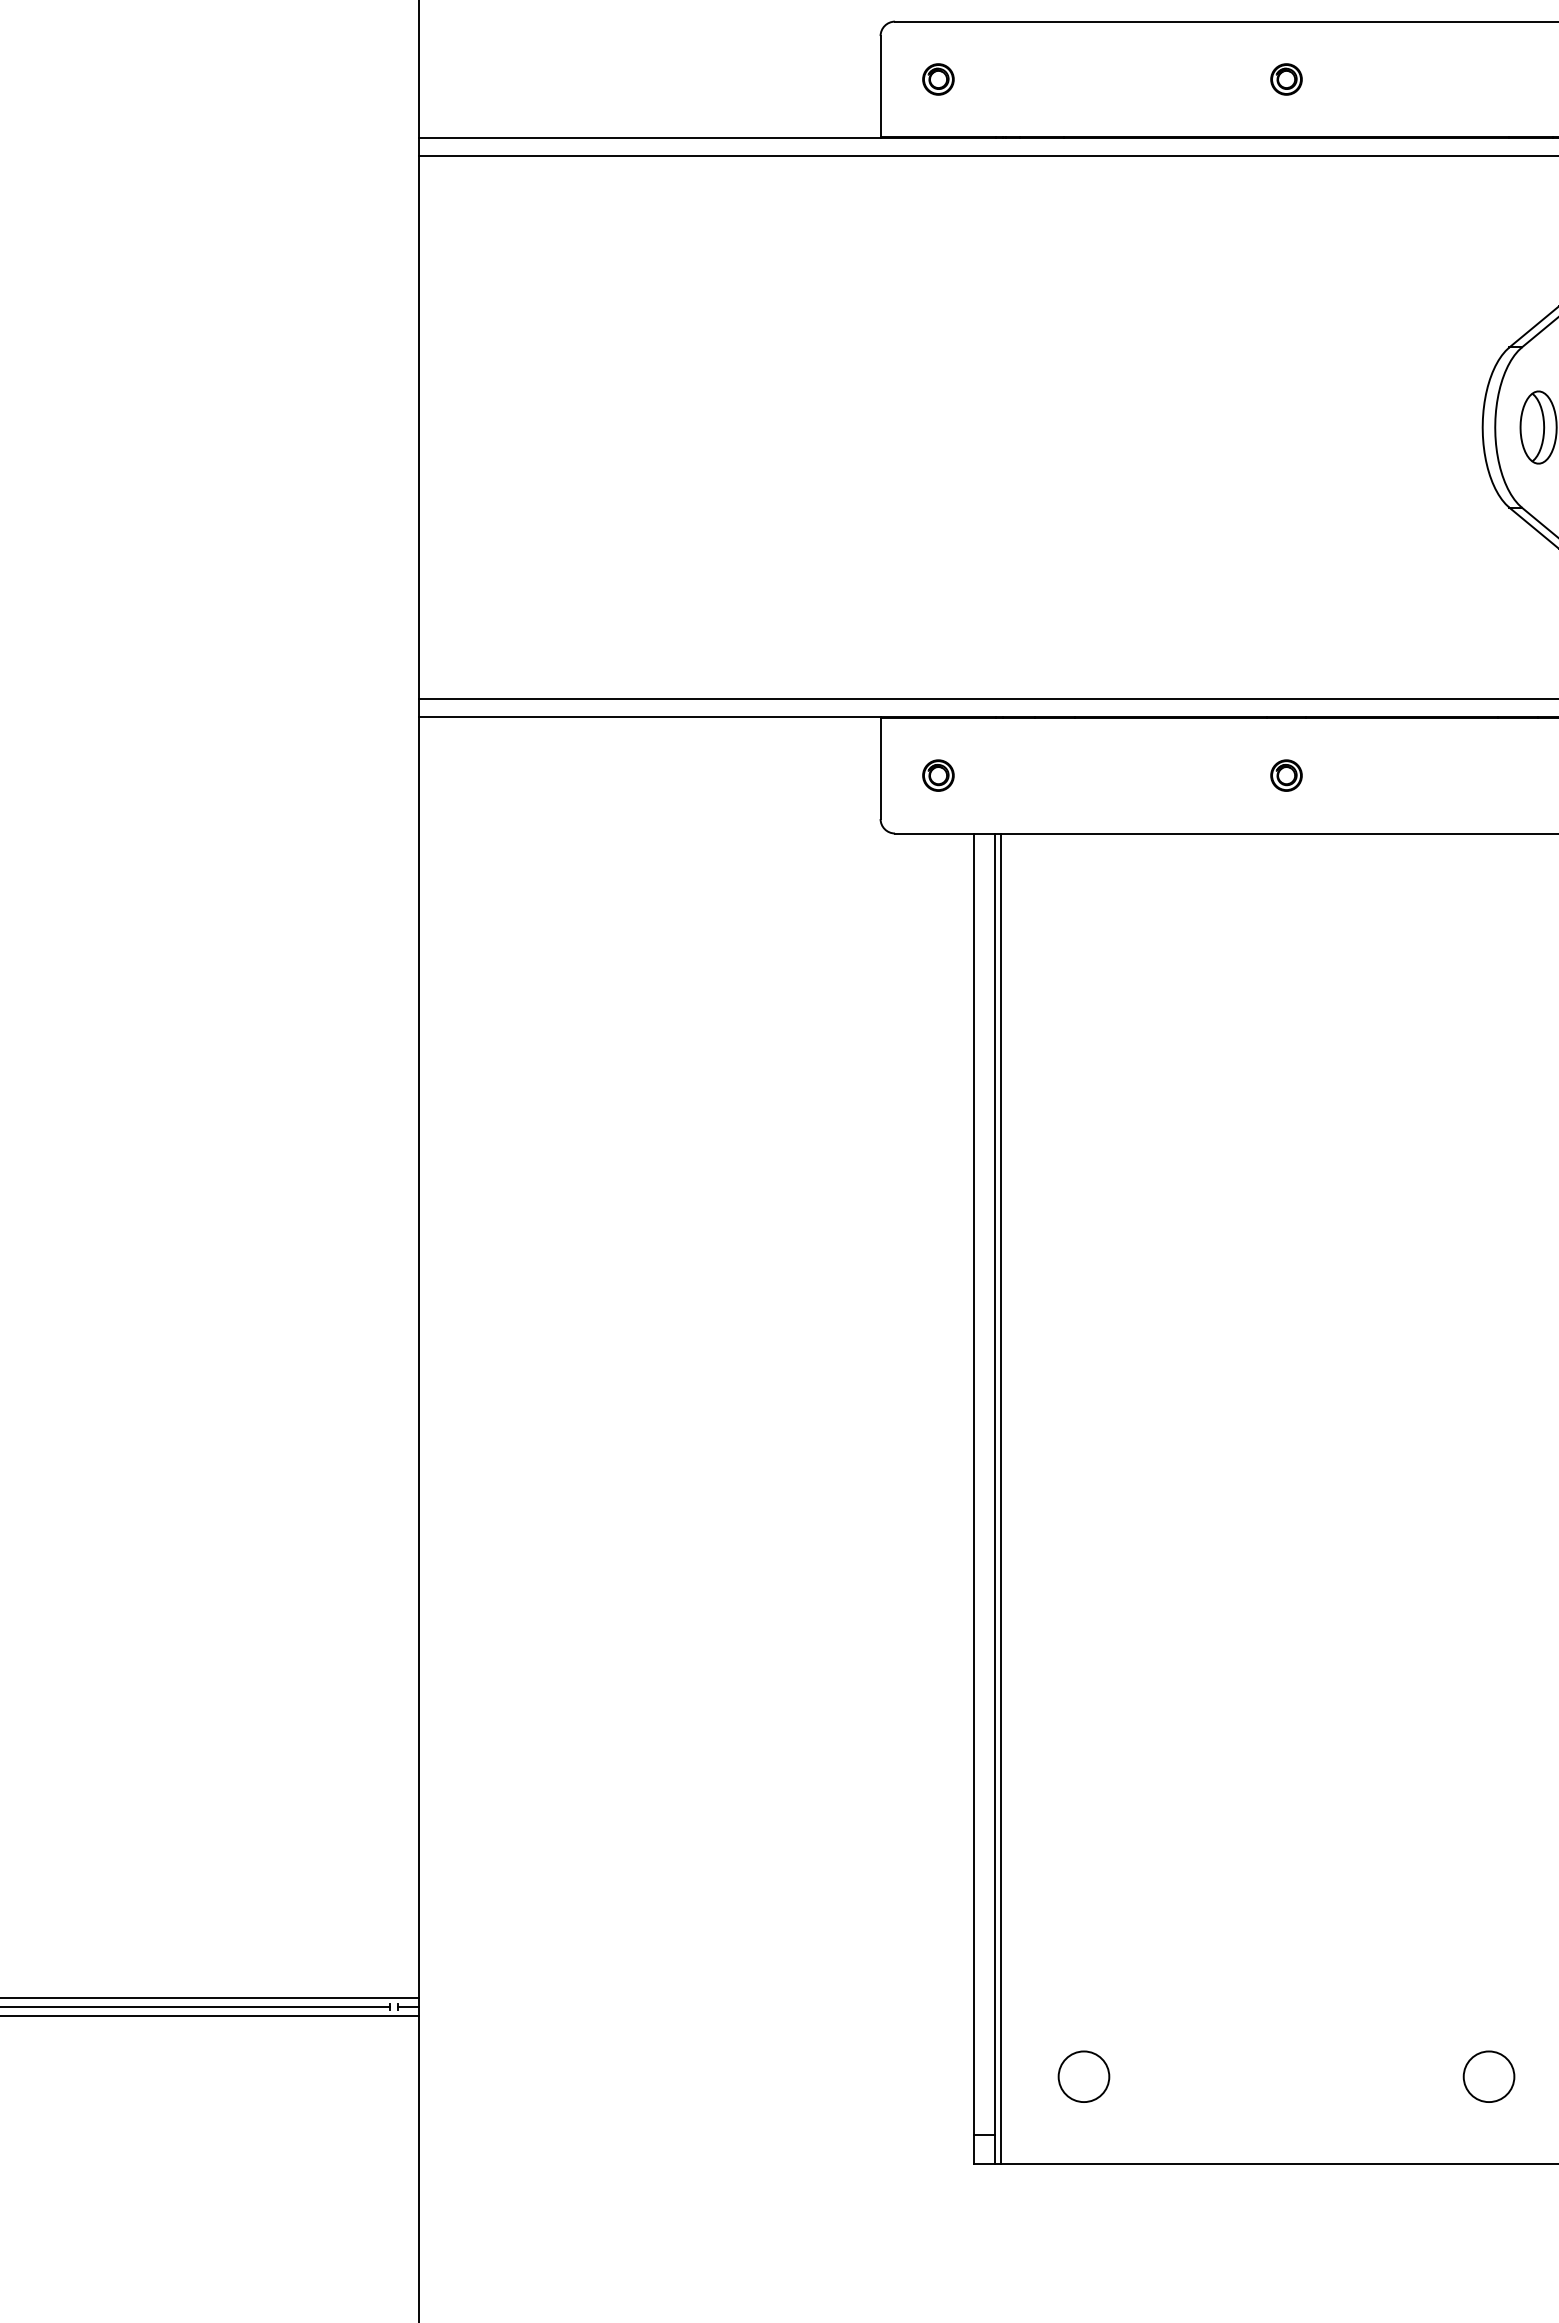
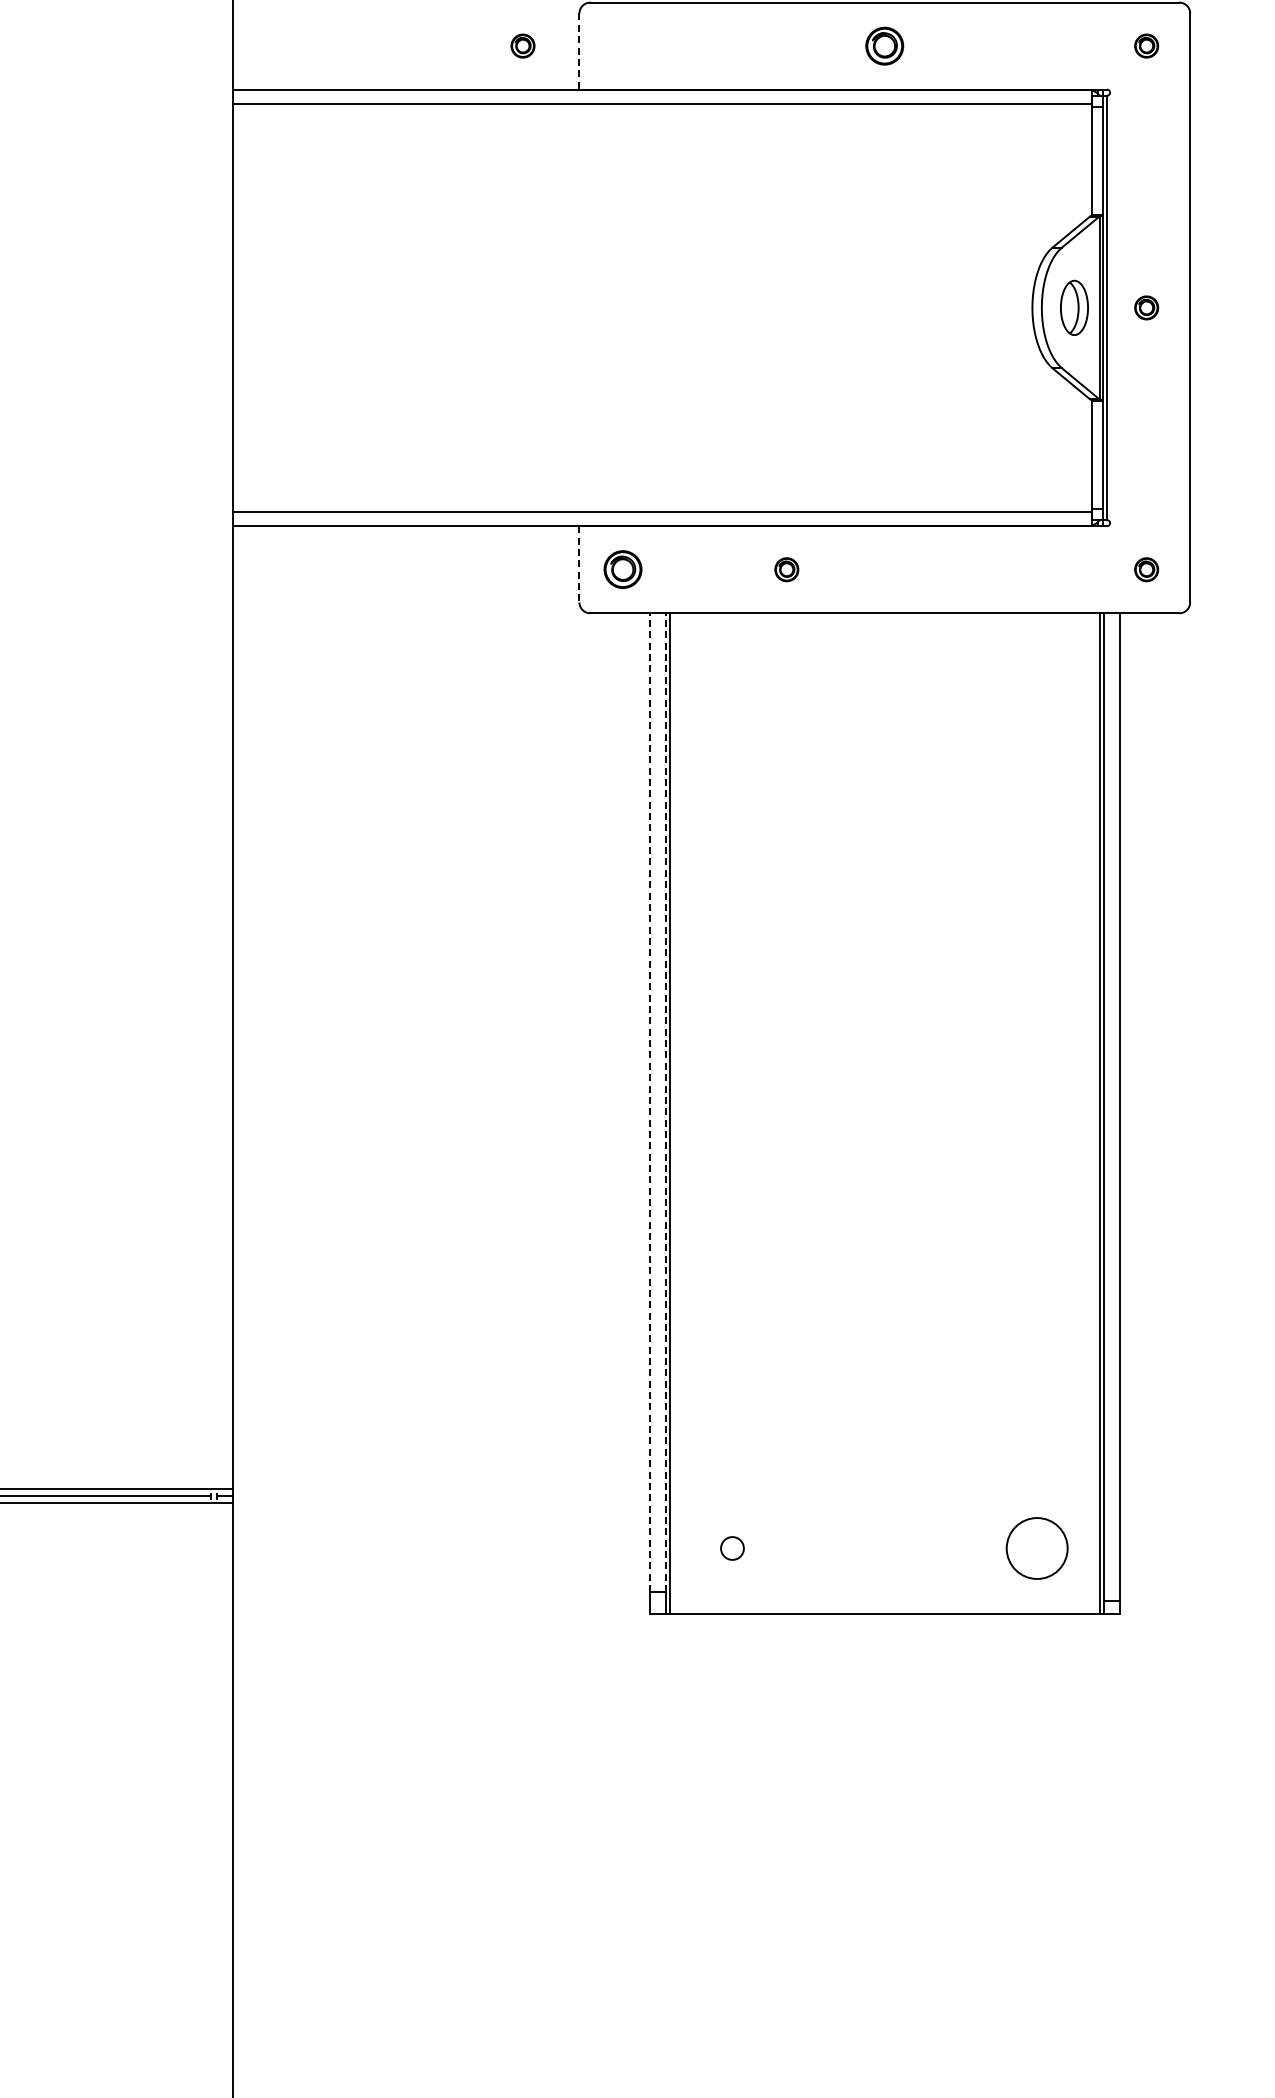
part: (937, 78) -> (522, 45), moved
part: (1286, 78) -> (884, 45), size x1.6
line: (880, 87) -> (579, 52), solid -> dashed
line: (880, 768) -> (579, 564), solid -> dashed
part: (937, 775) -> (622, 569), size x1.6
part: (1286, 775) -> (786, 569), moved
line: (973, 1483) -> (649, 1102), solid -> dashed
line: (994, 1483) -> (665, 1102), solid -> dashed
circle: (1083, 2076) -> (732, 1548), size x0.6
circle: (1489, 2076) -> (1037, 1548), size x1.6

